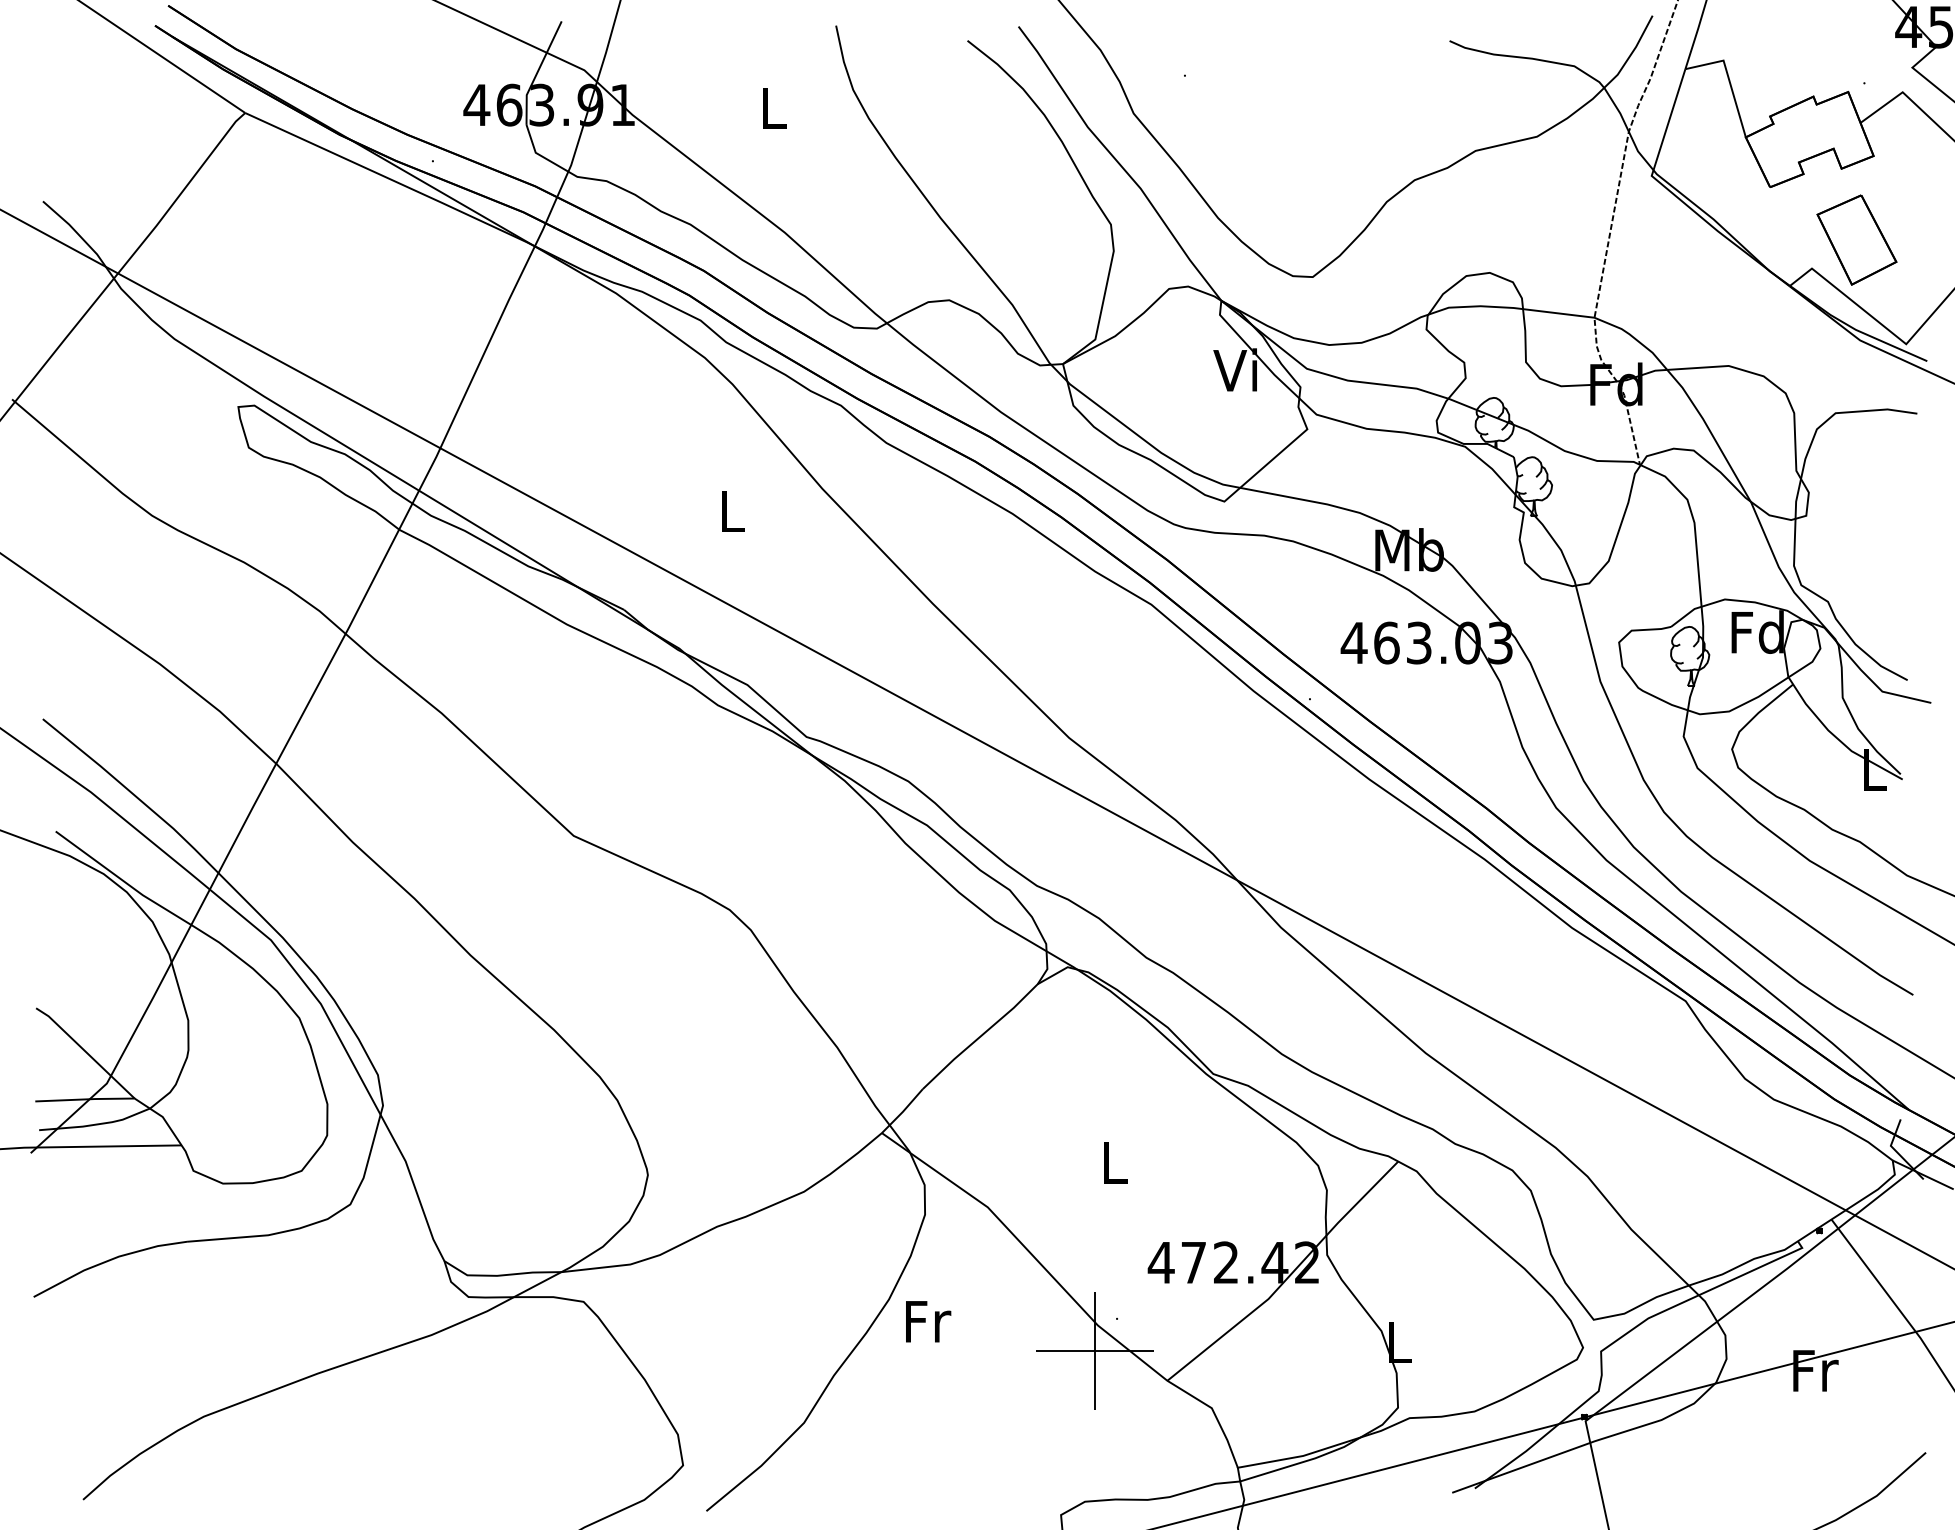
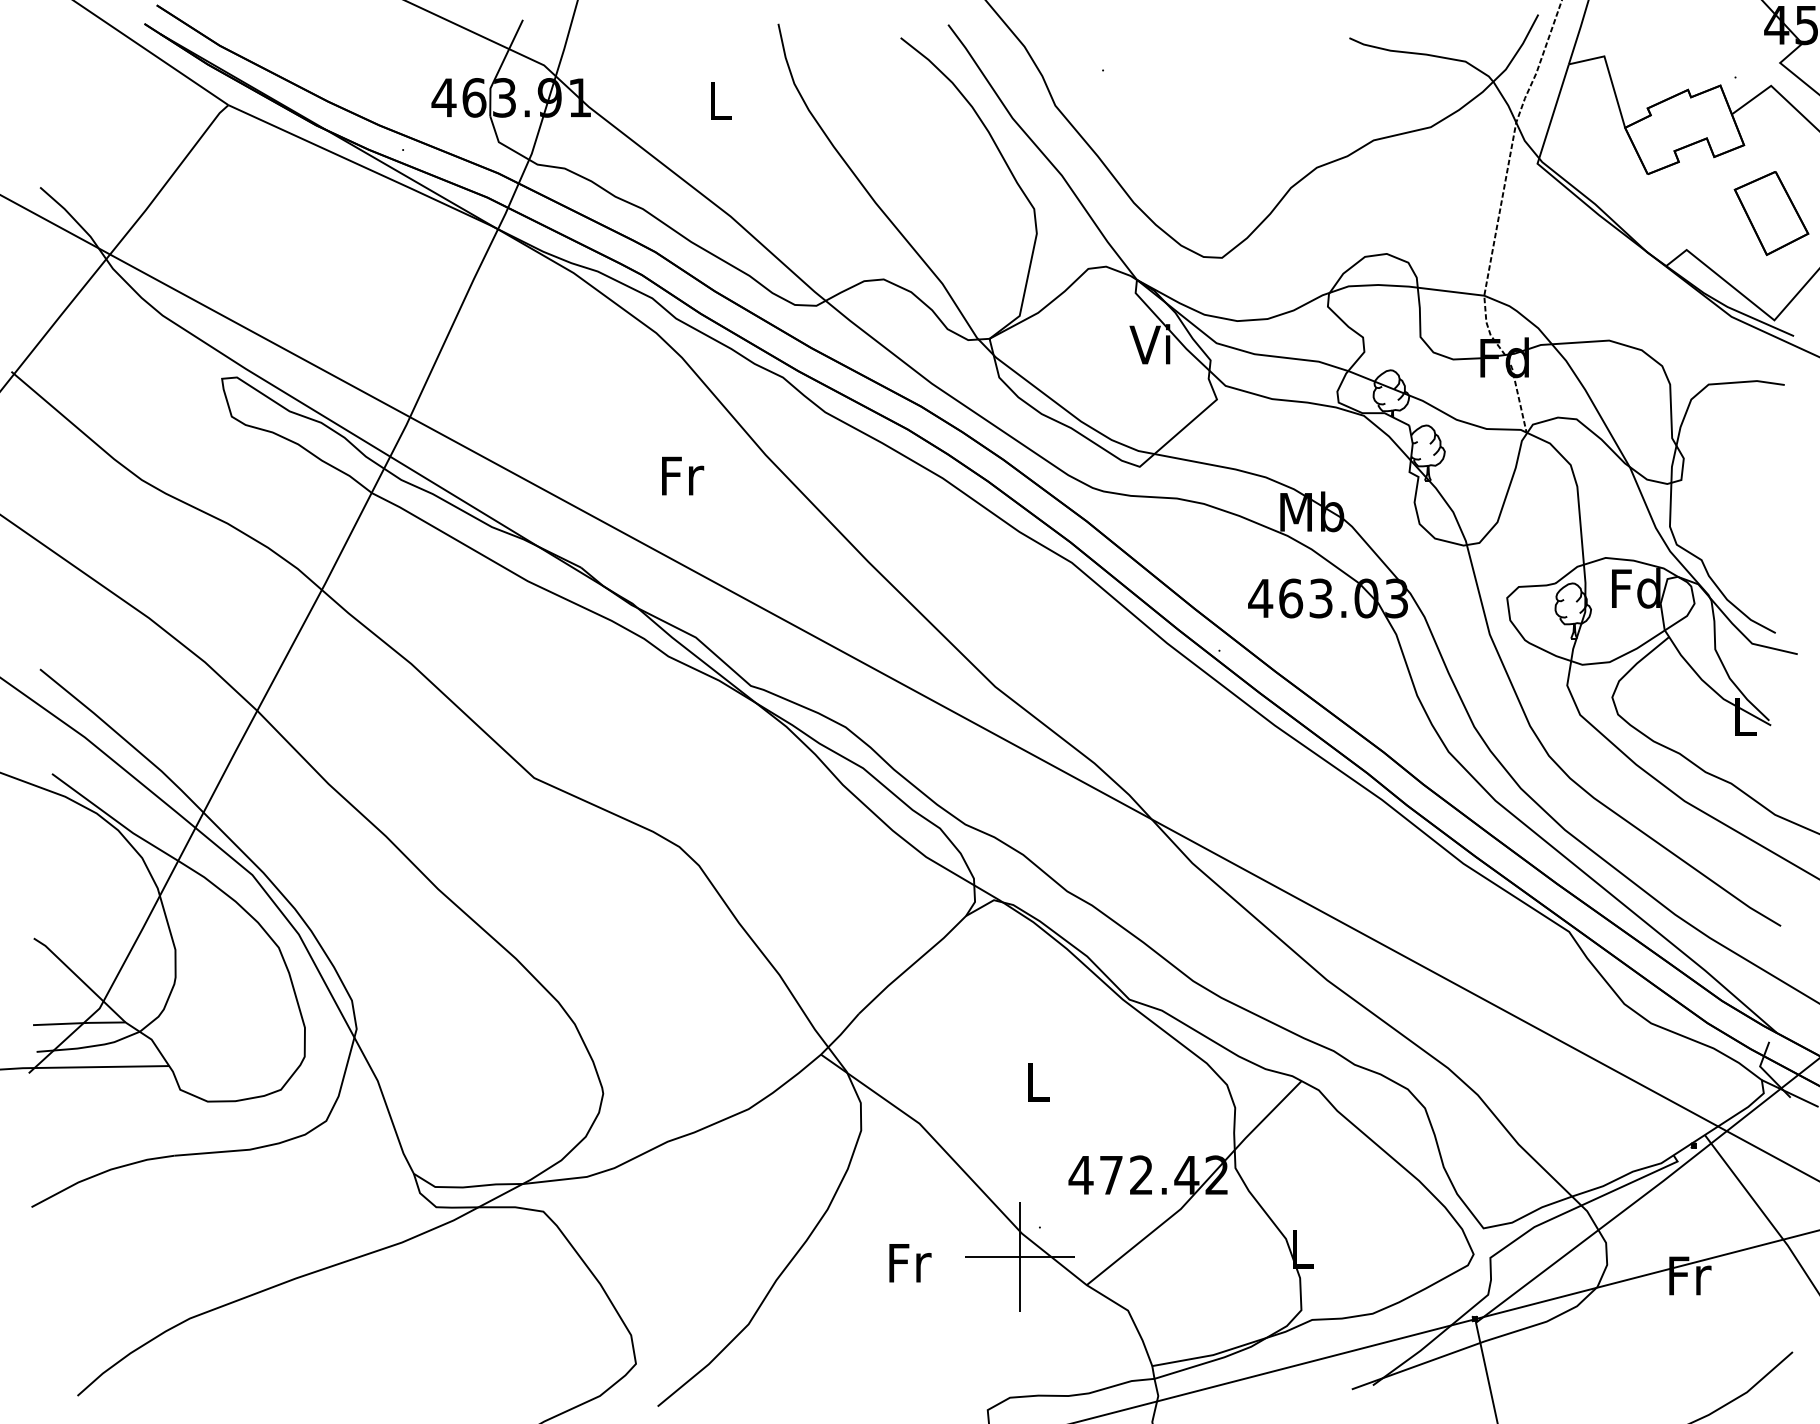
part: (1856, 240) -> (1771, 213), moved
text: (734, 510) -> (683, 475), L -> Fr
text: (928, 1322) -> (910, 1263), moved

